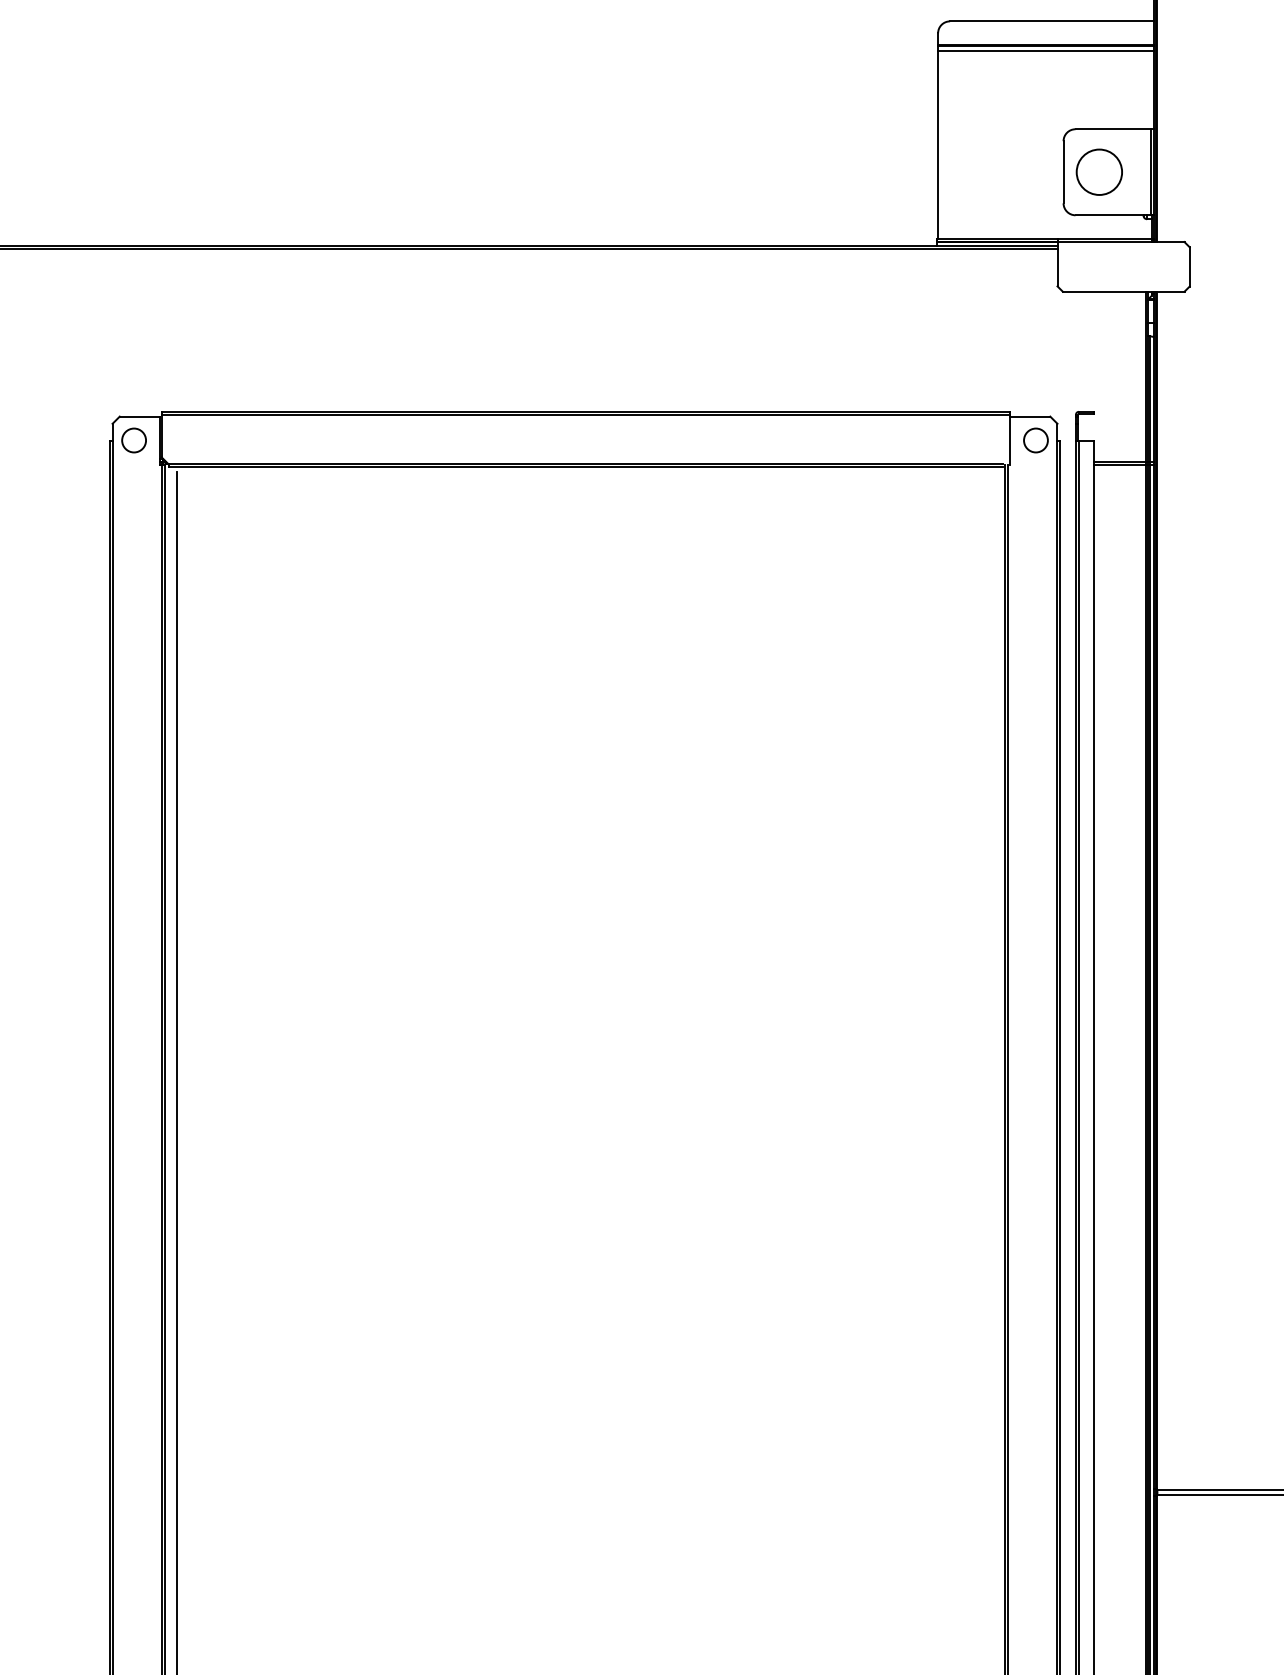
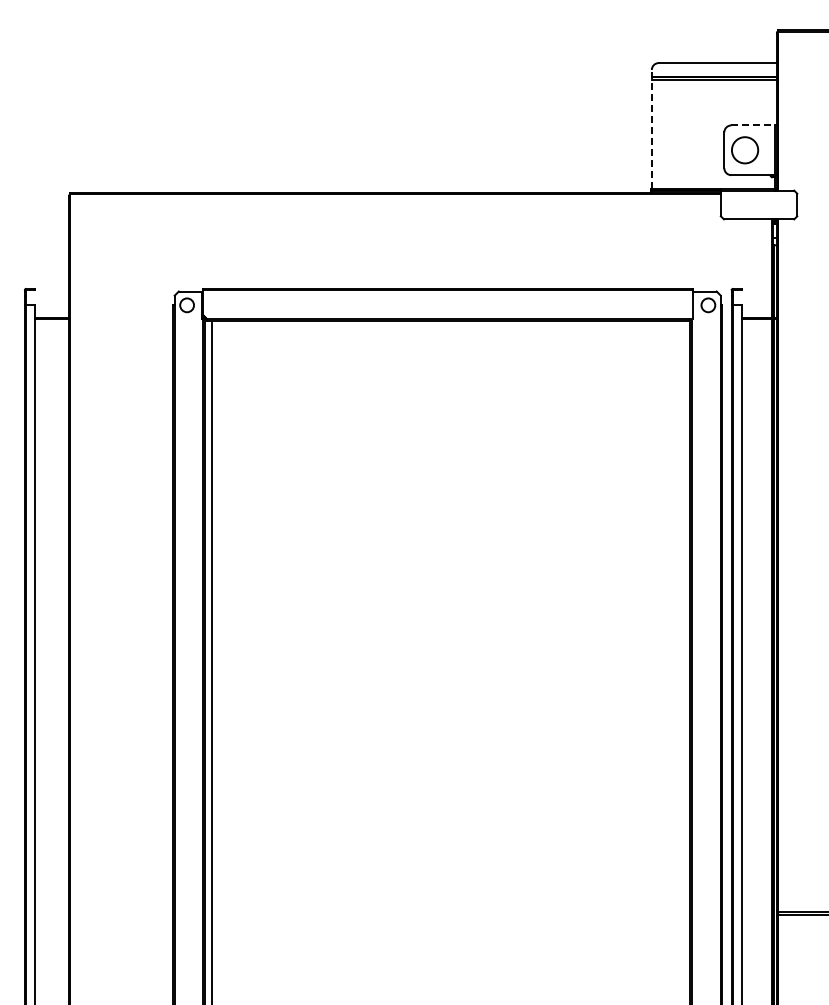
line: (1115, 129) -> (754, 125), solid -> dashed
line: (937, 134) -> (651, 128), solid -> dashed

